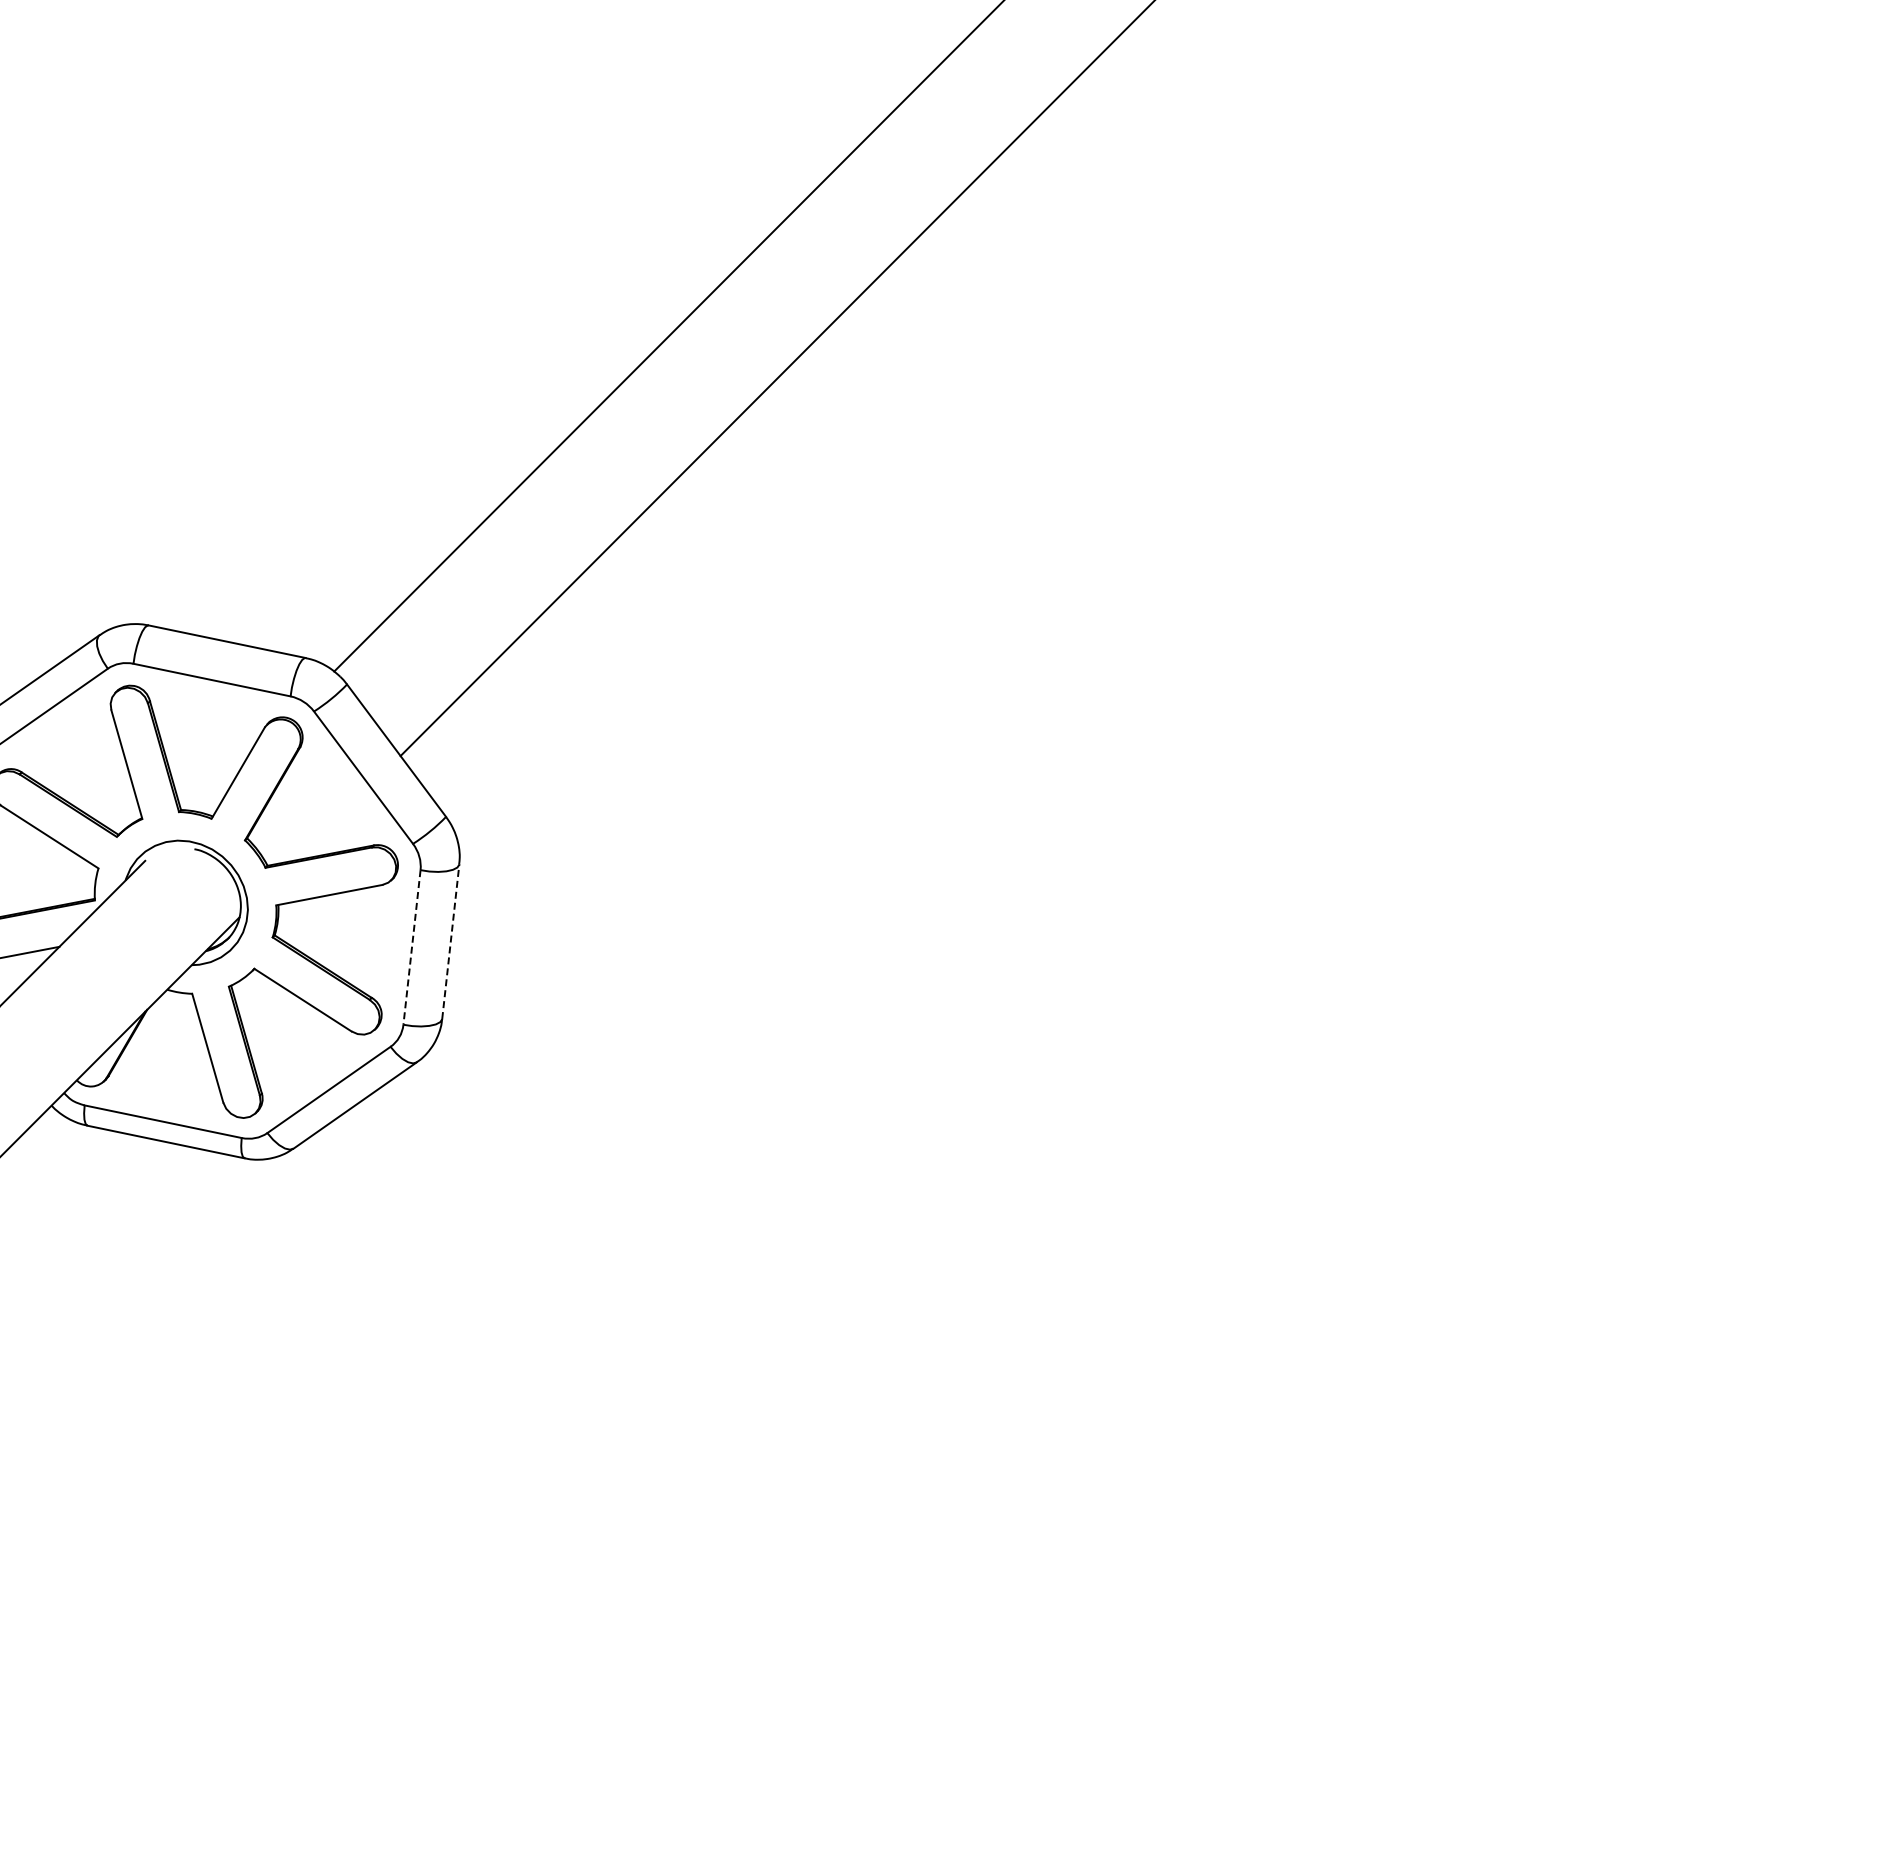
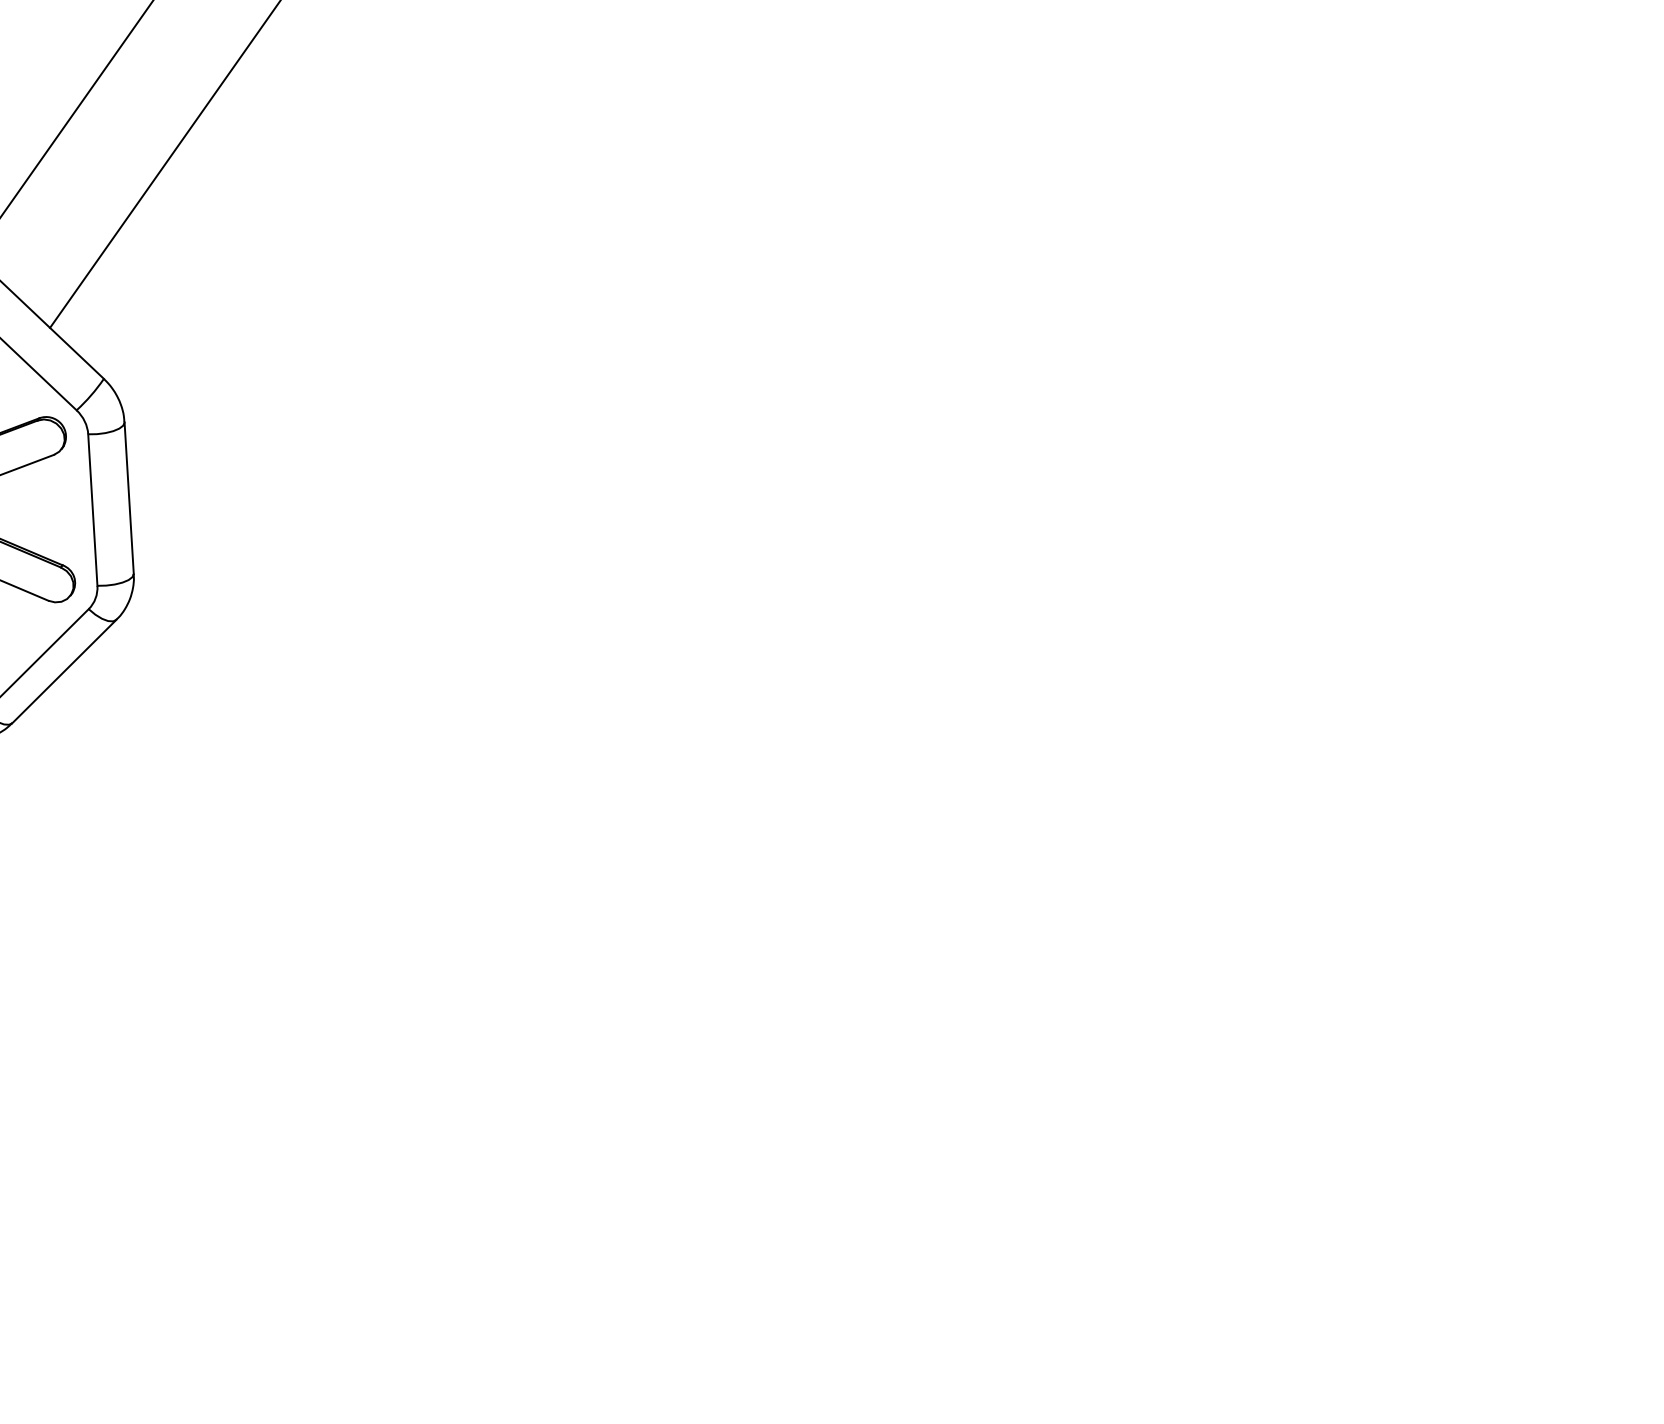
line: (450, 941) -> (128, 497), dashed -> solid
line: (412, 947) -> (93, 510), dashed -> solid

